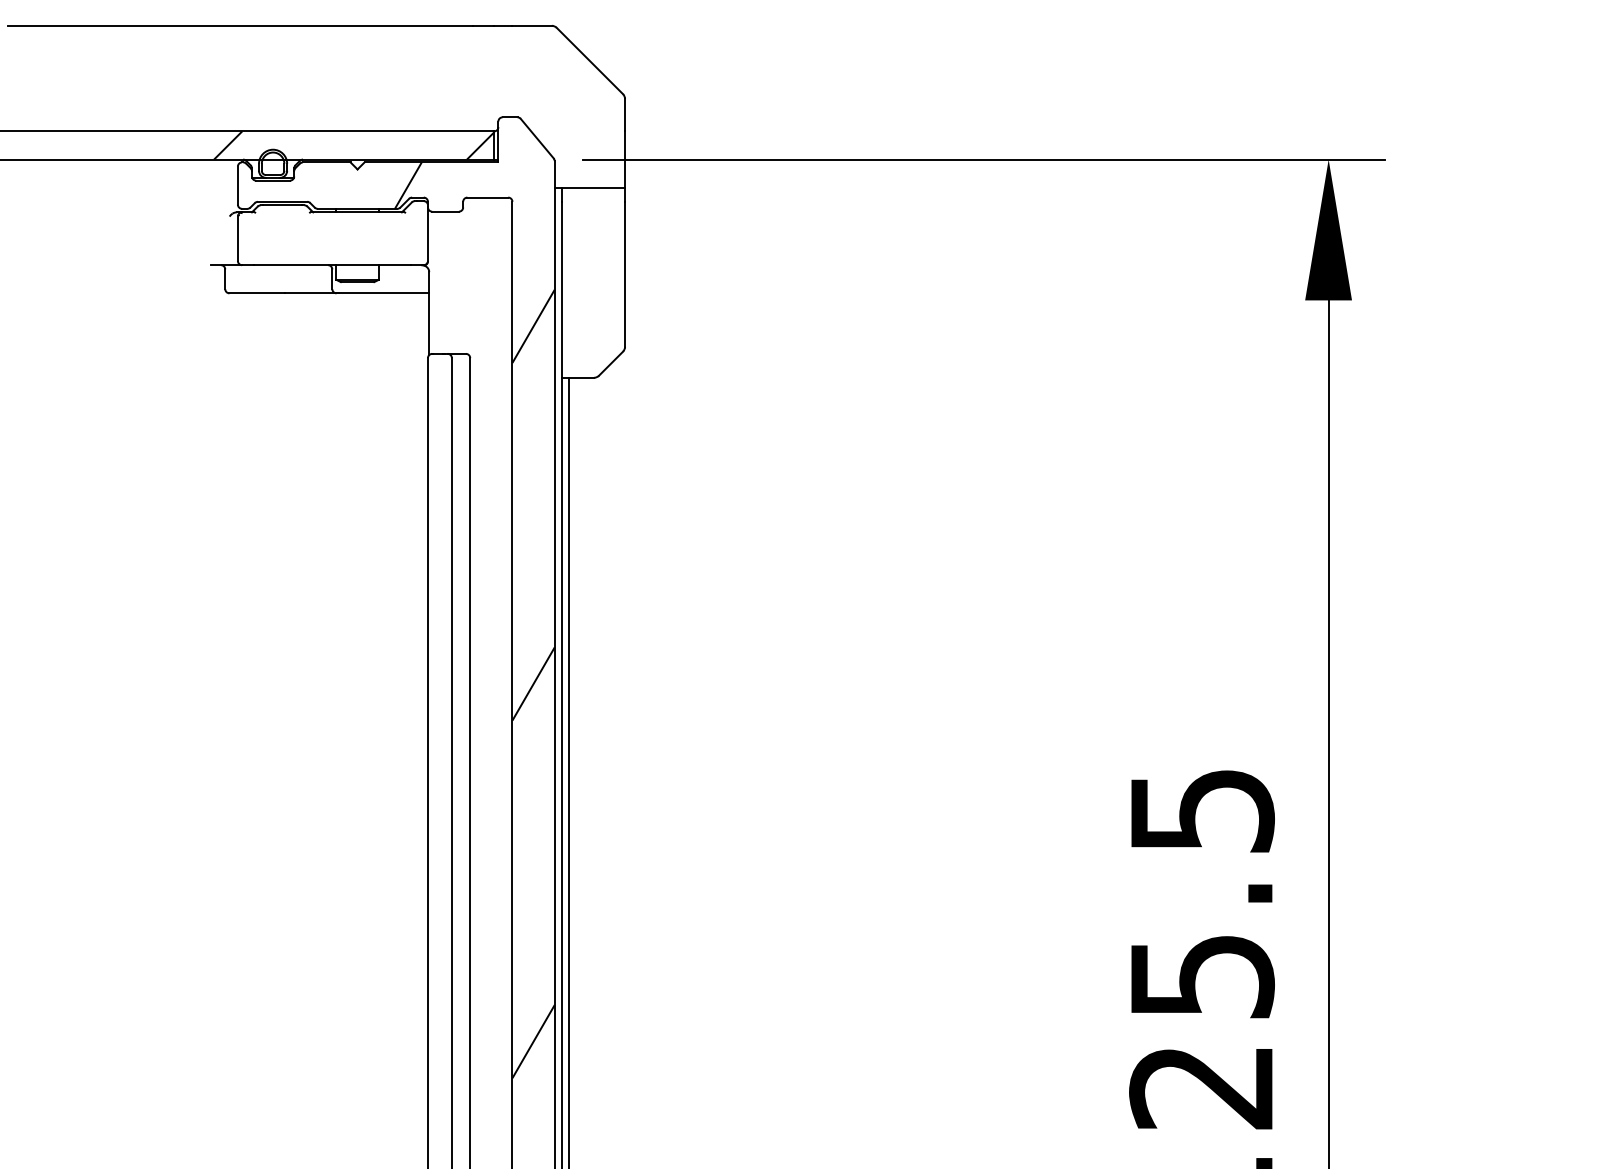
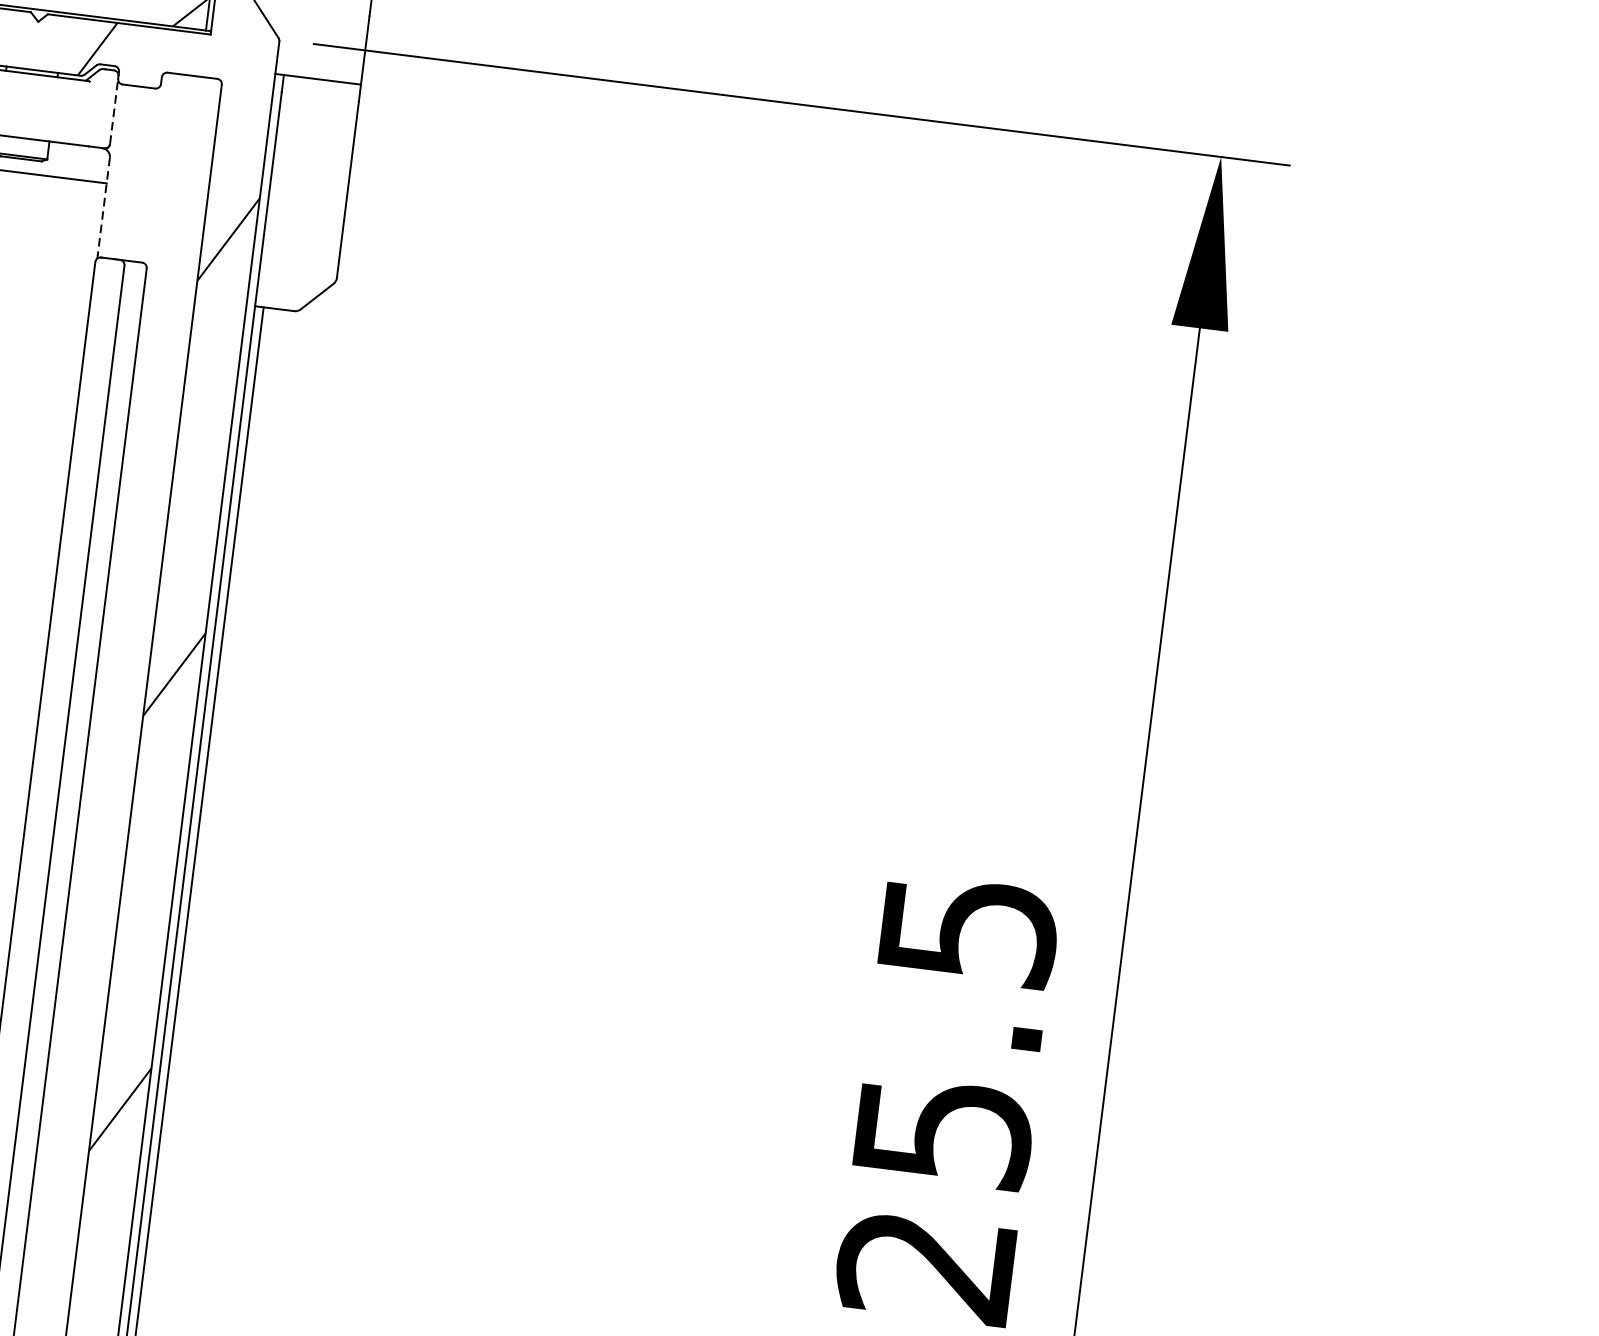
line: (427, 234) -> (113, 111), solid -> dashed
line: (429, 314) -> (103, 209), solid -> dashed

